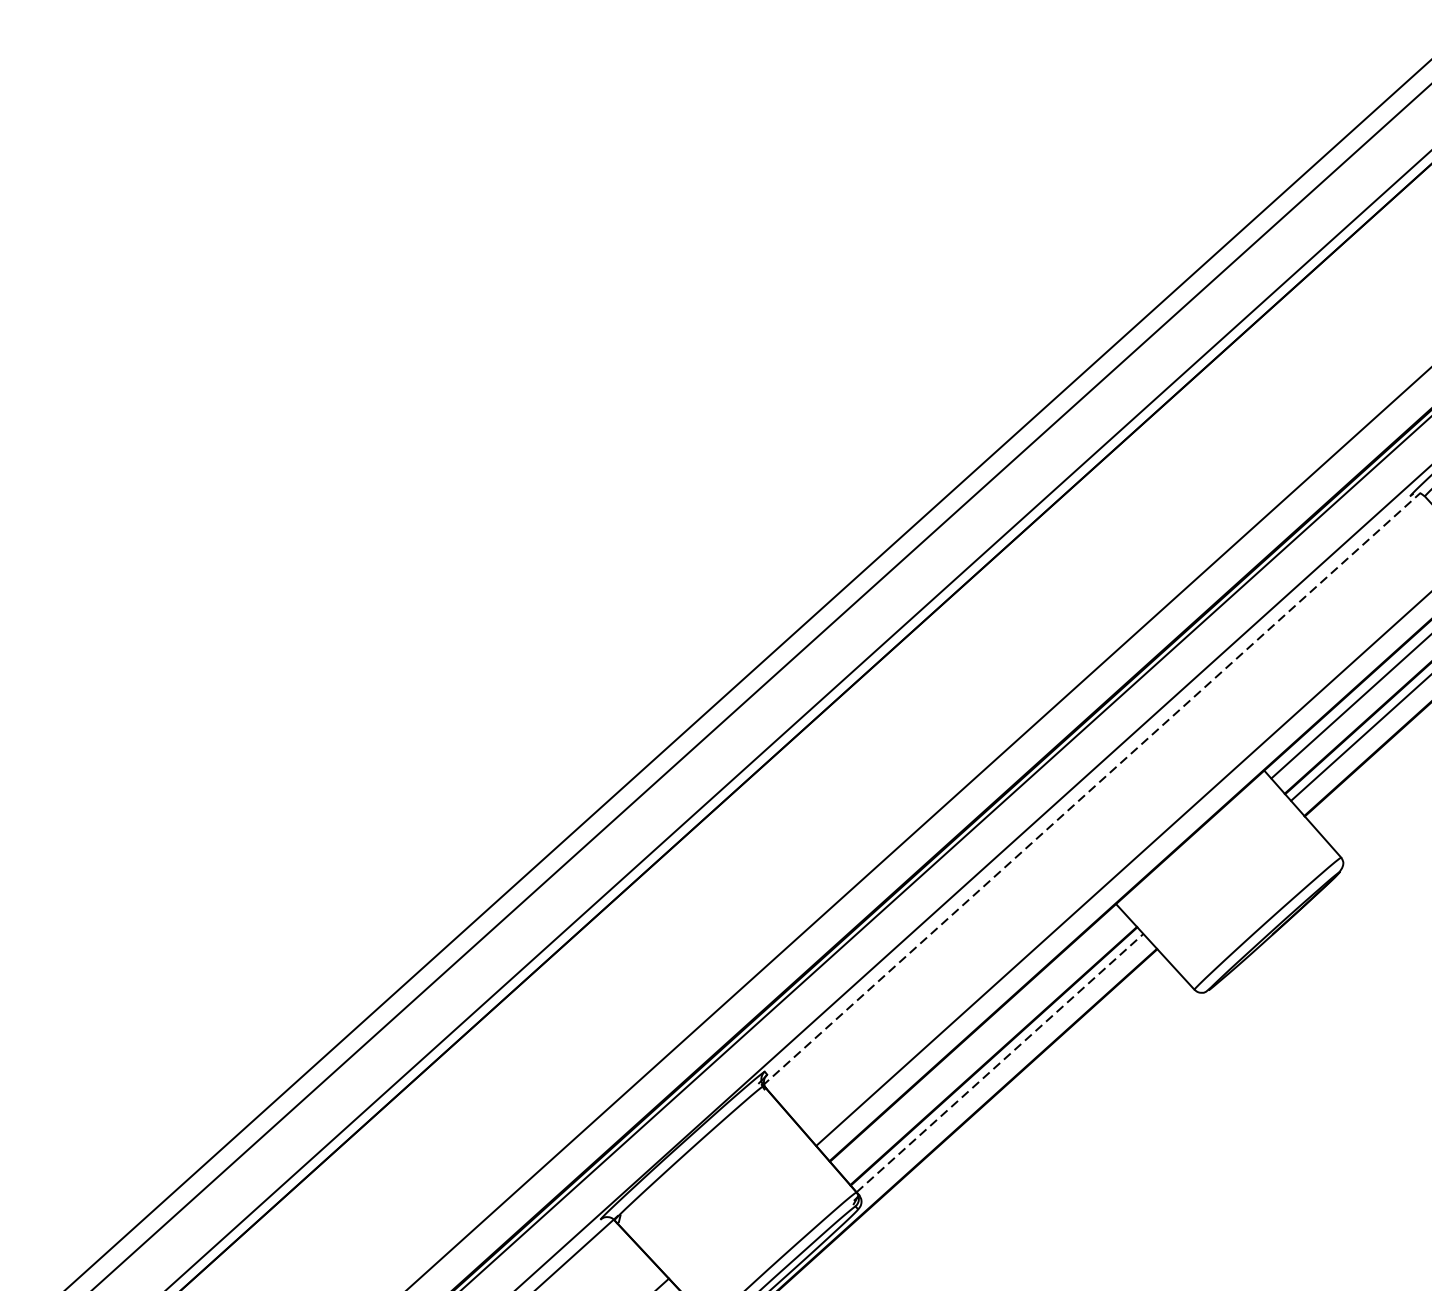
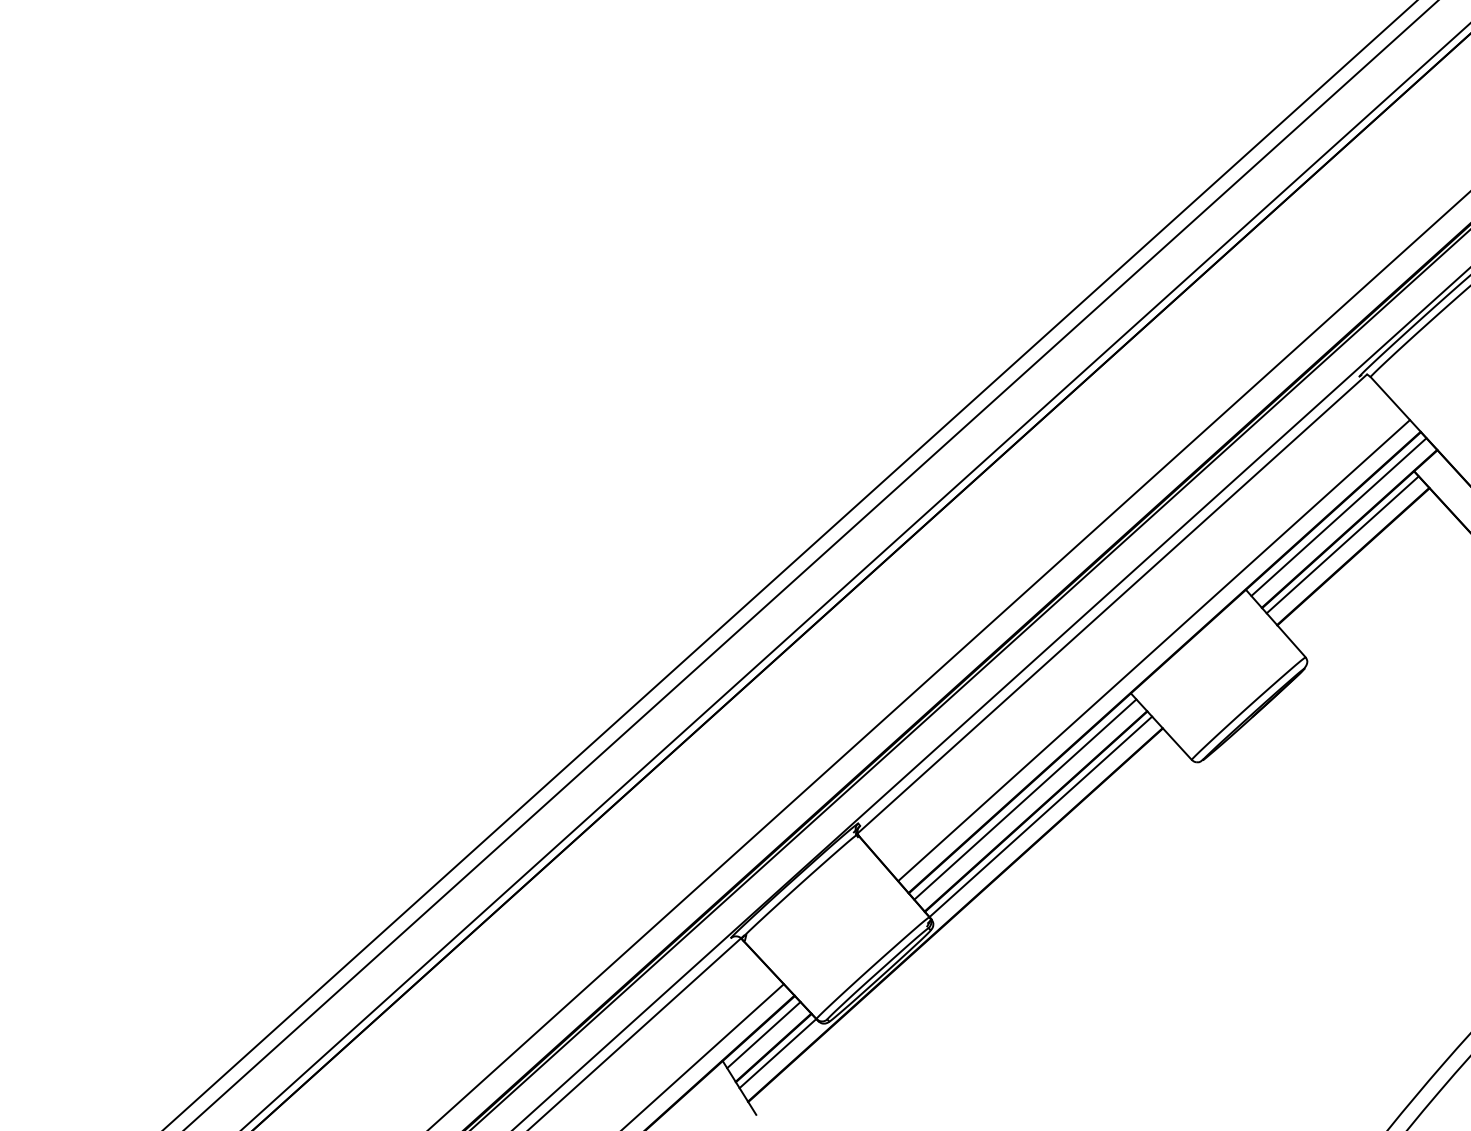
line: (1091, 789) -> (1111, 604), dashed -> solid
line: (980, 1040) -> (1025, 799), added
line: (999, 1062) -> (1040, 816), dashed -> solid

